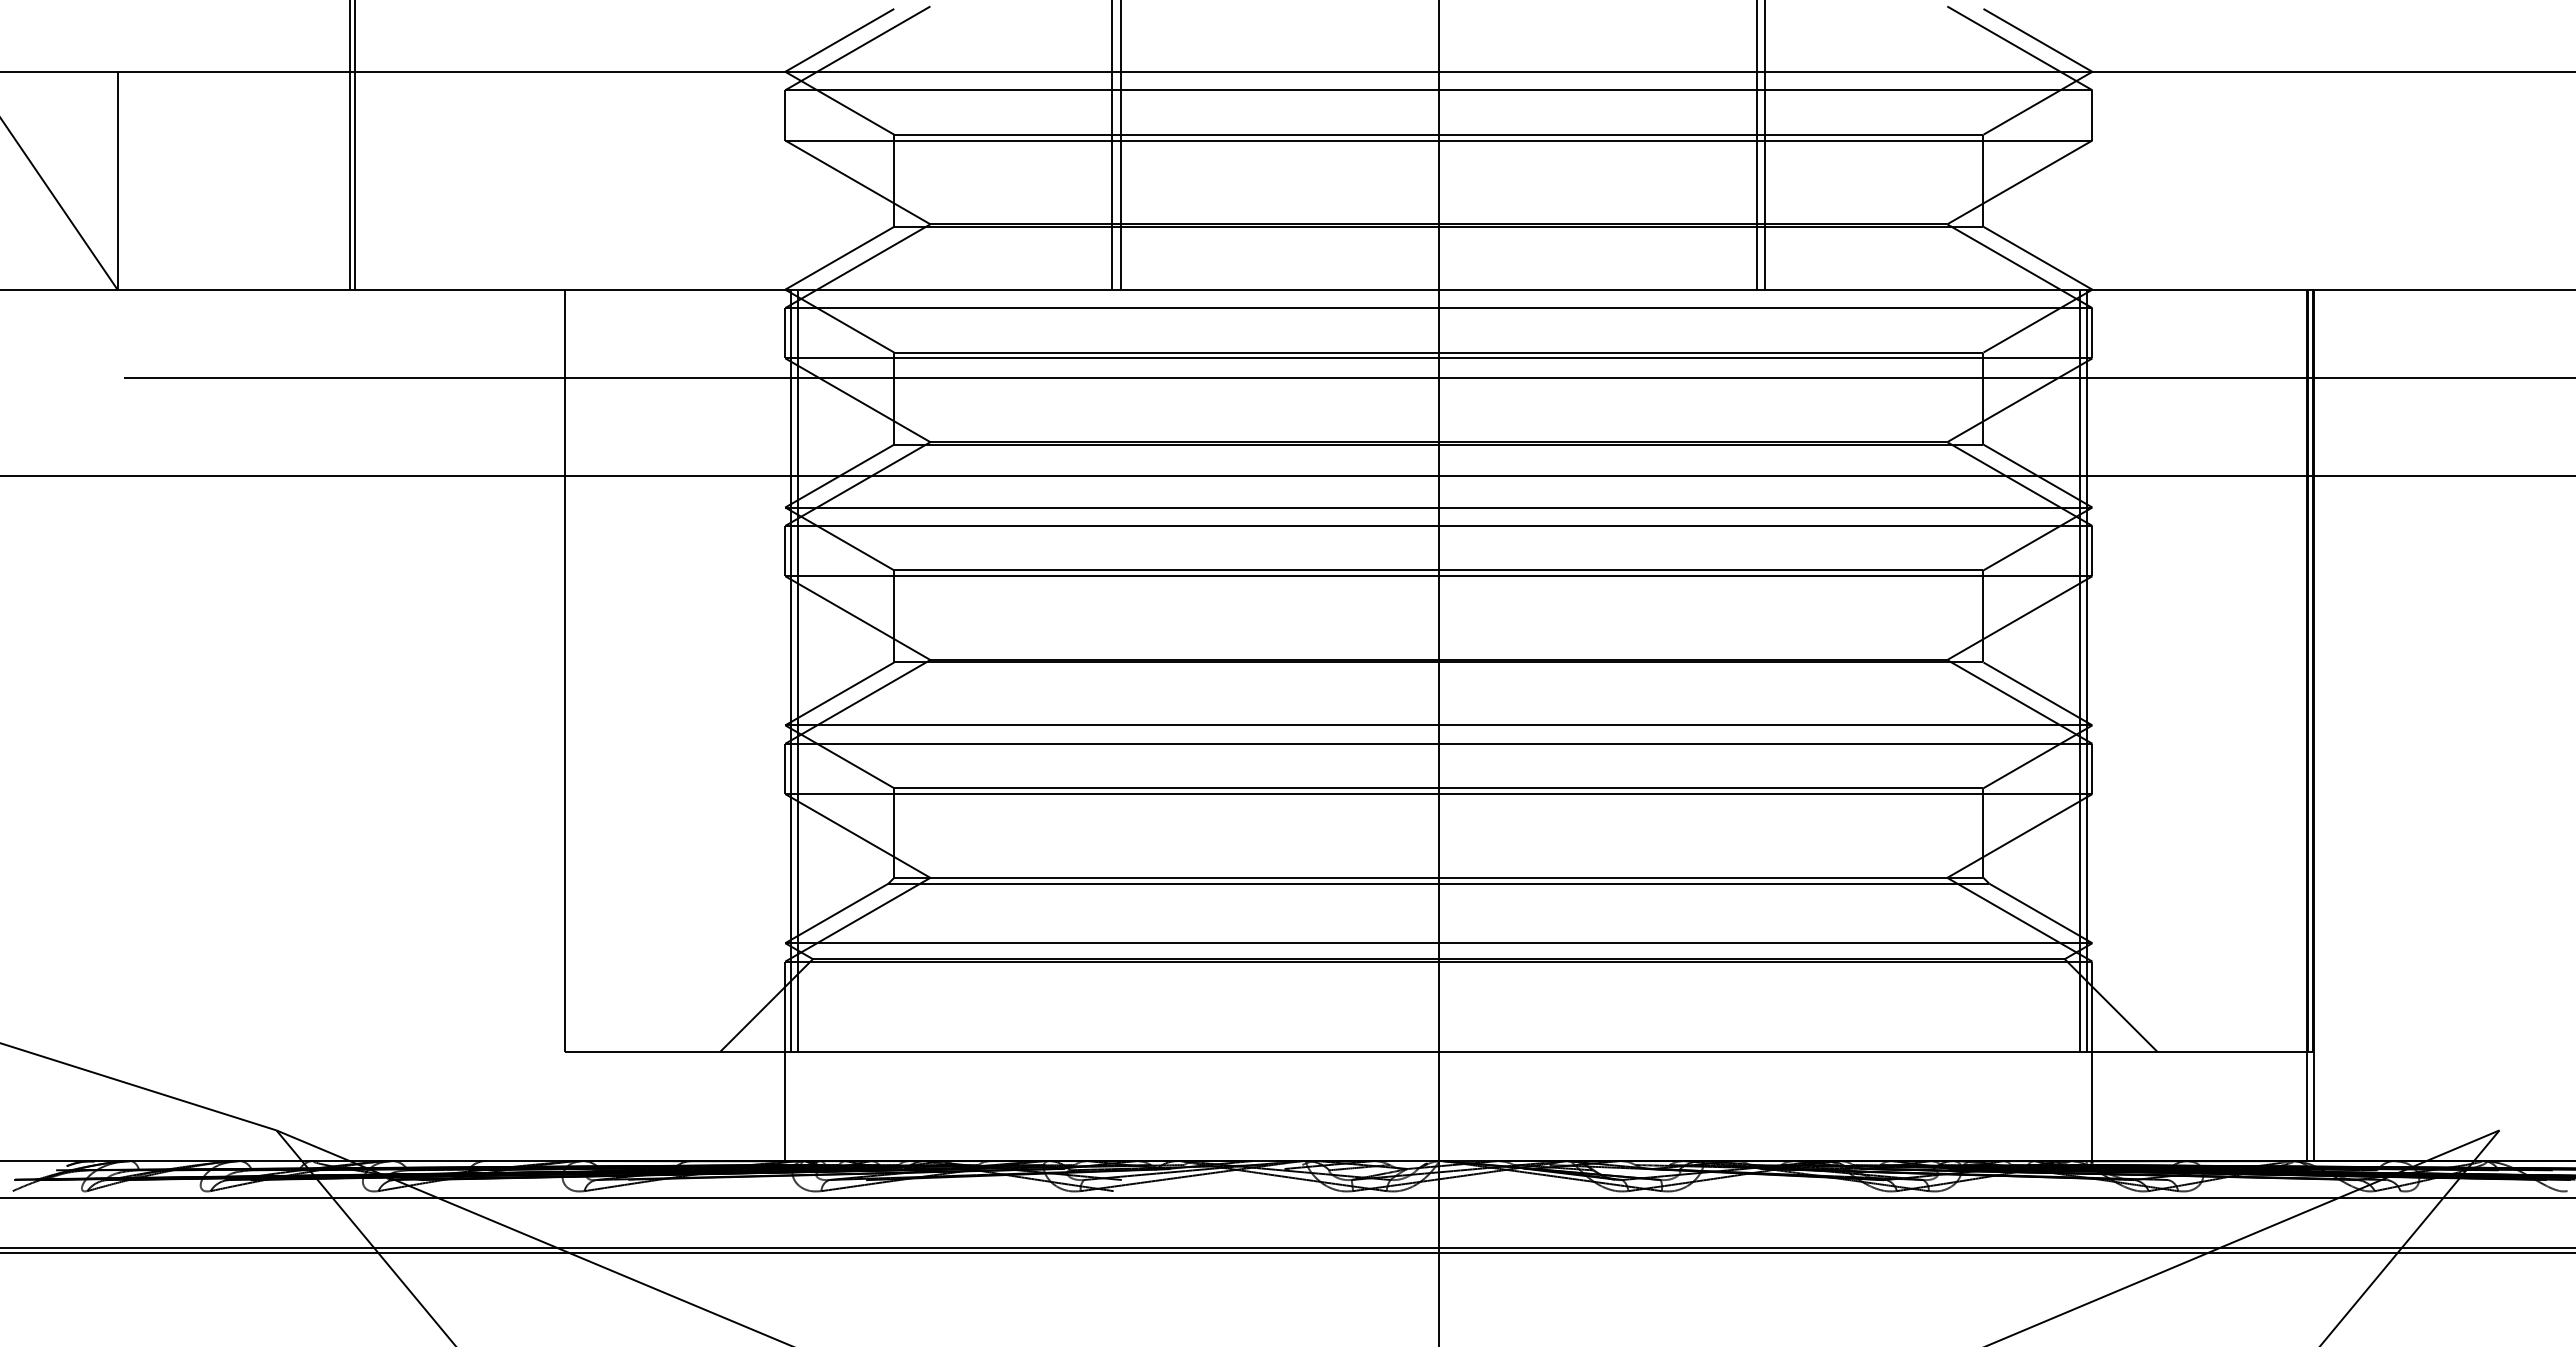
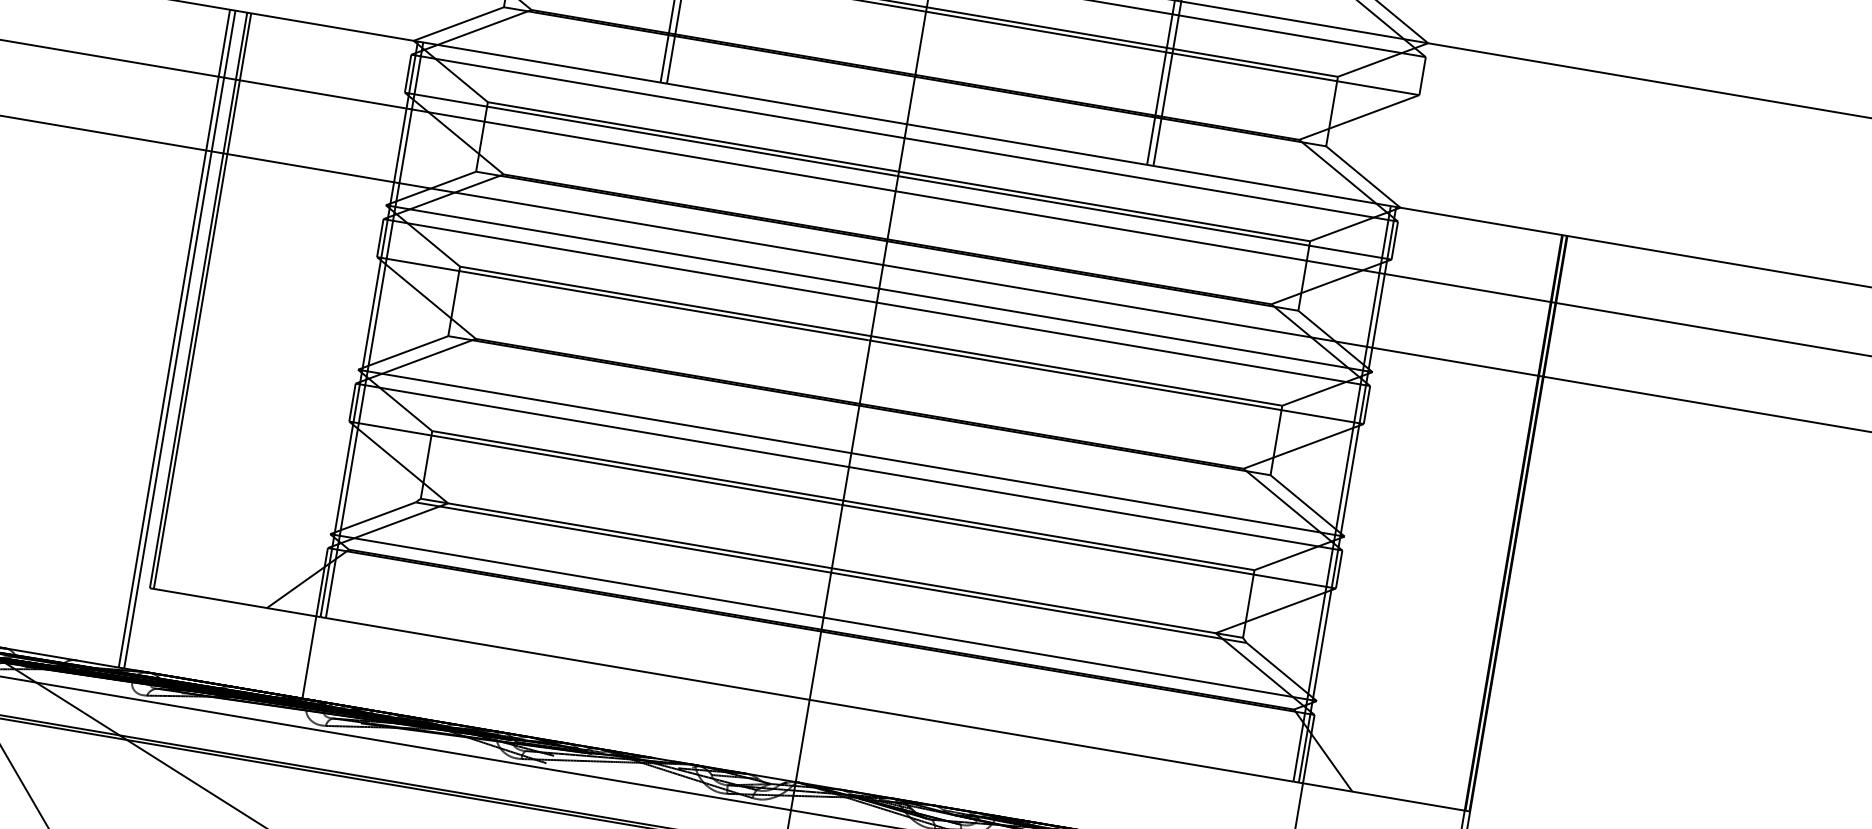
line: (570, 670) -> (202, 300), added
line: (542, 725) -> (174, 338), added
line: (549, 725) -> (180, 339), added

